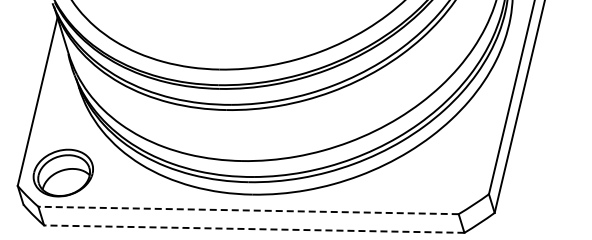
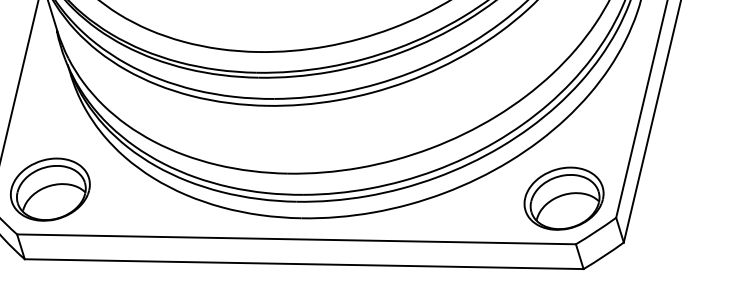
part: (449, 179) -> (563, 198), added
line: (248, 210) -> (296, 239), dashed -> solid
line: (253, 229) -> (303, 264), dashed -> solid

